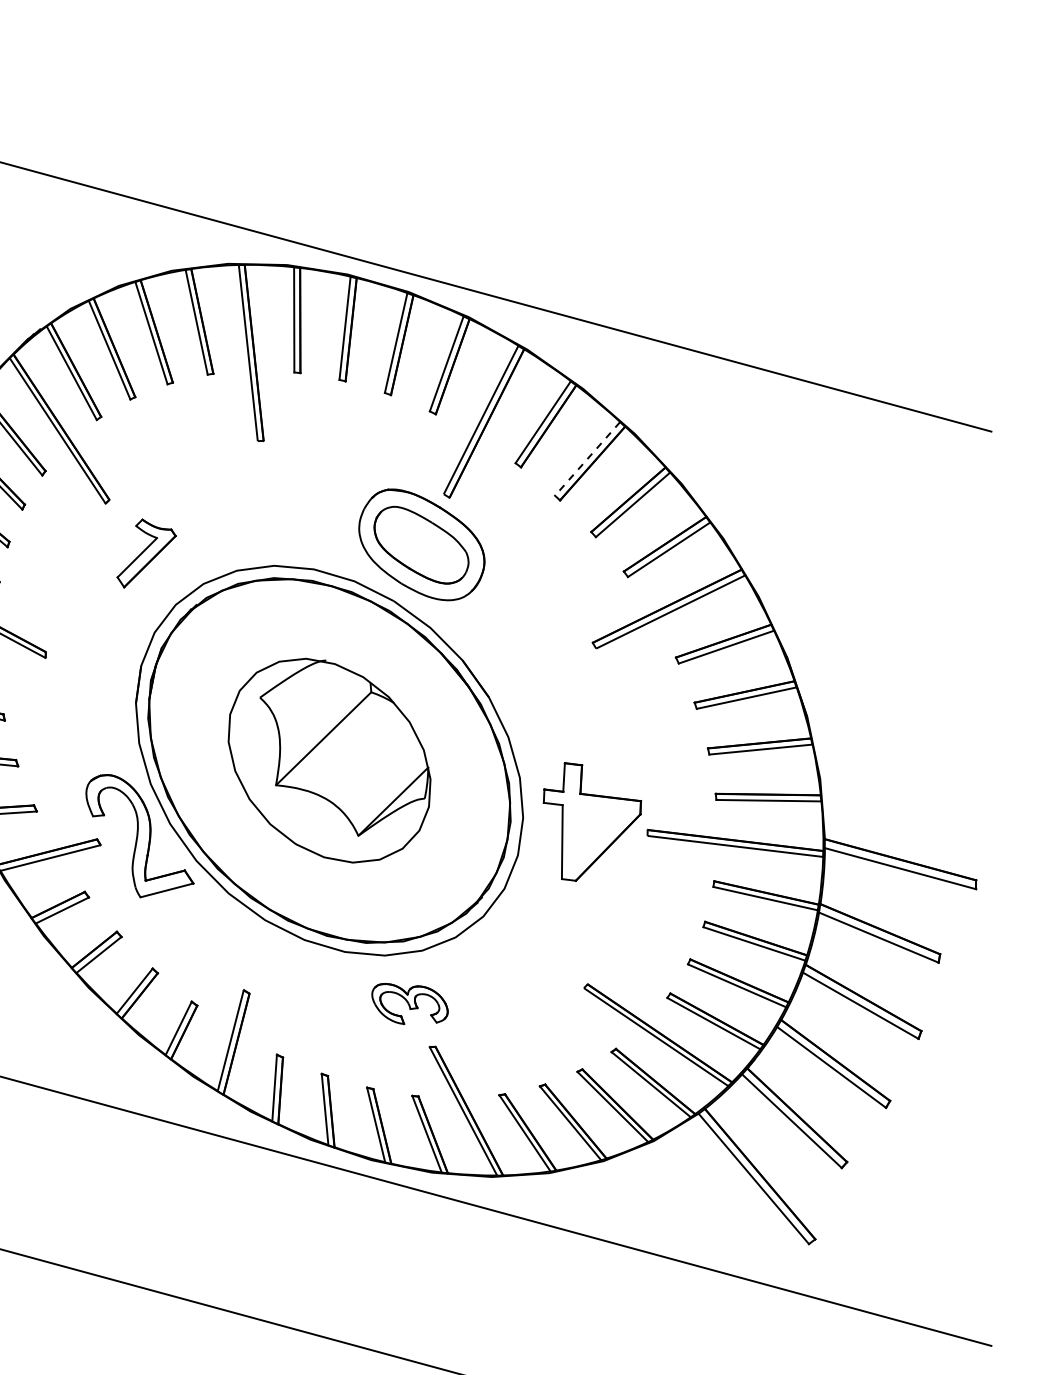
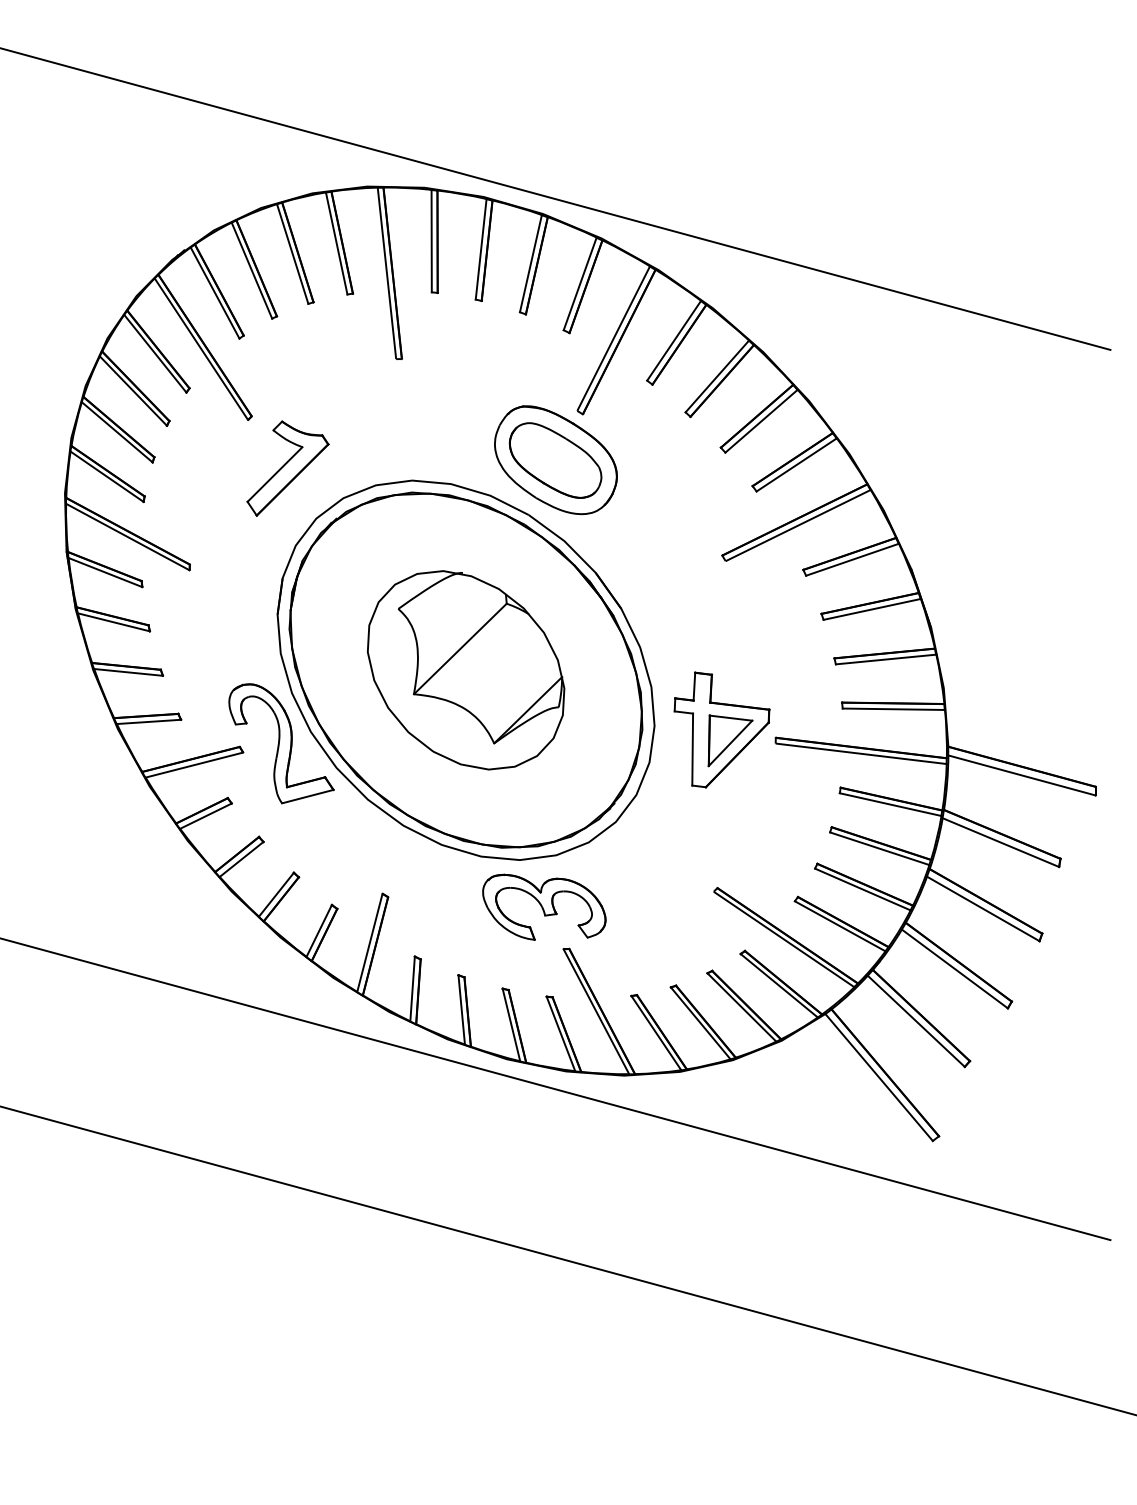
line: (587, 458) -> (717, 376), dashed -> solid
part: (146, 553) -> (287, 468), size x1.43
part: (601, 832) -> (730, 740), added
part: (410, 1003) -> (544, 906), size x1.67

